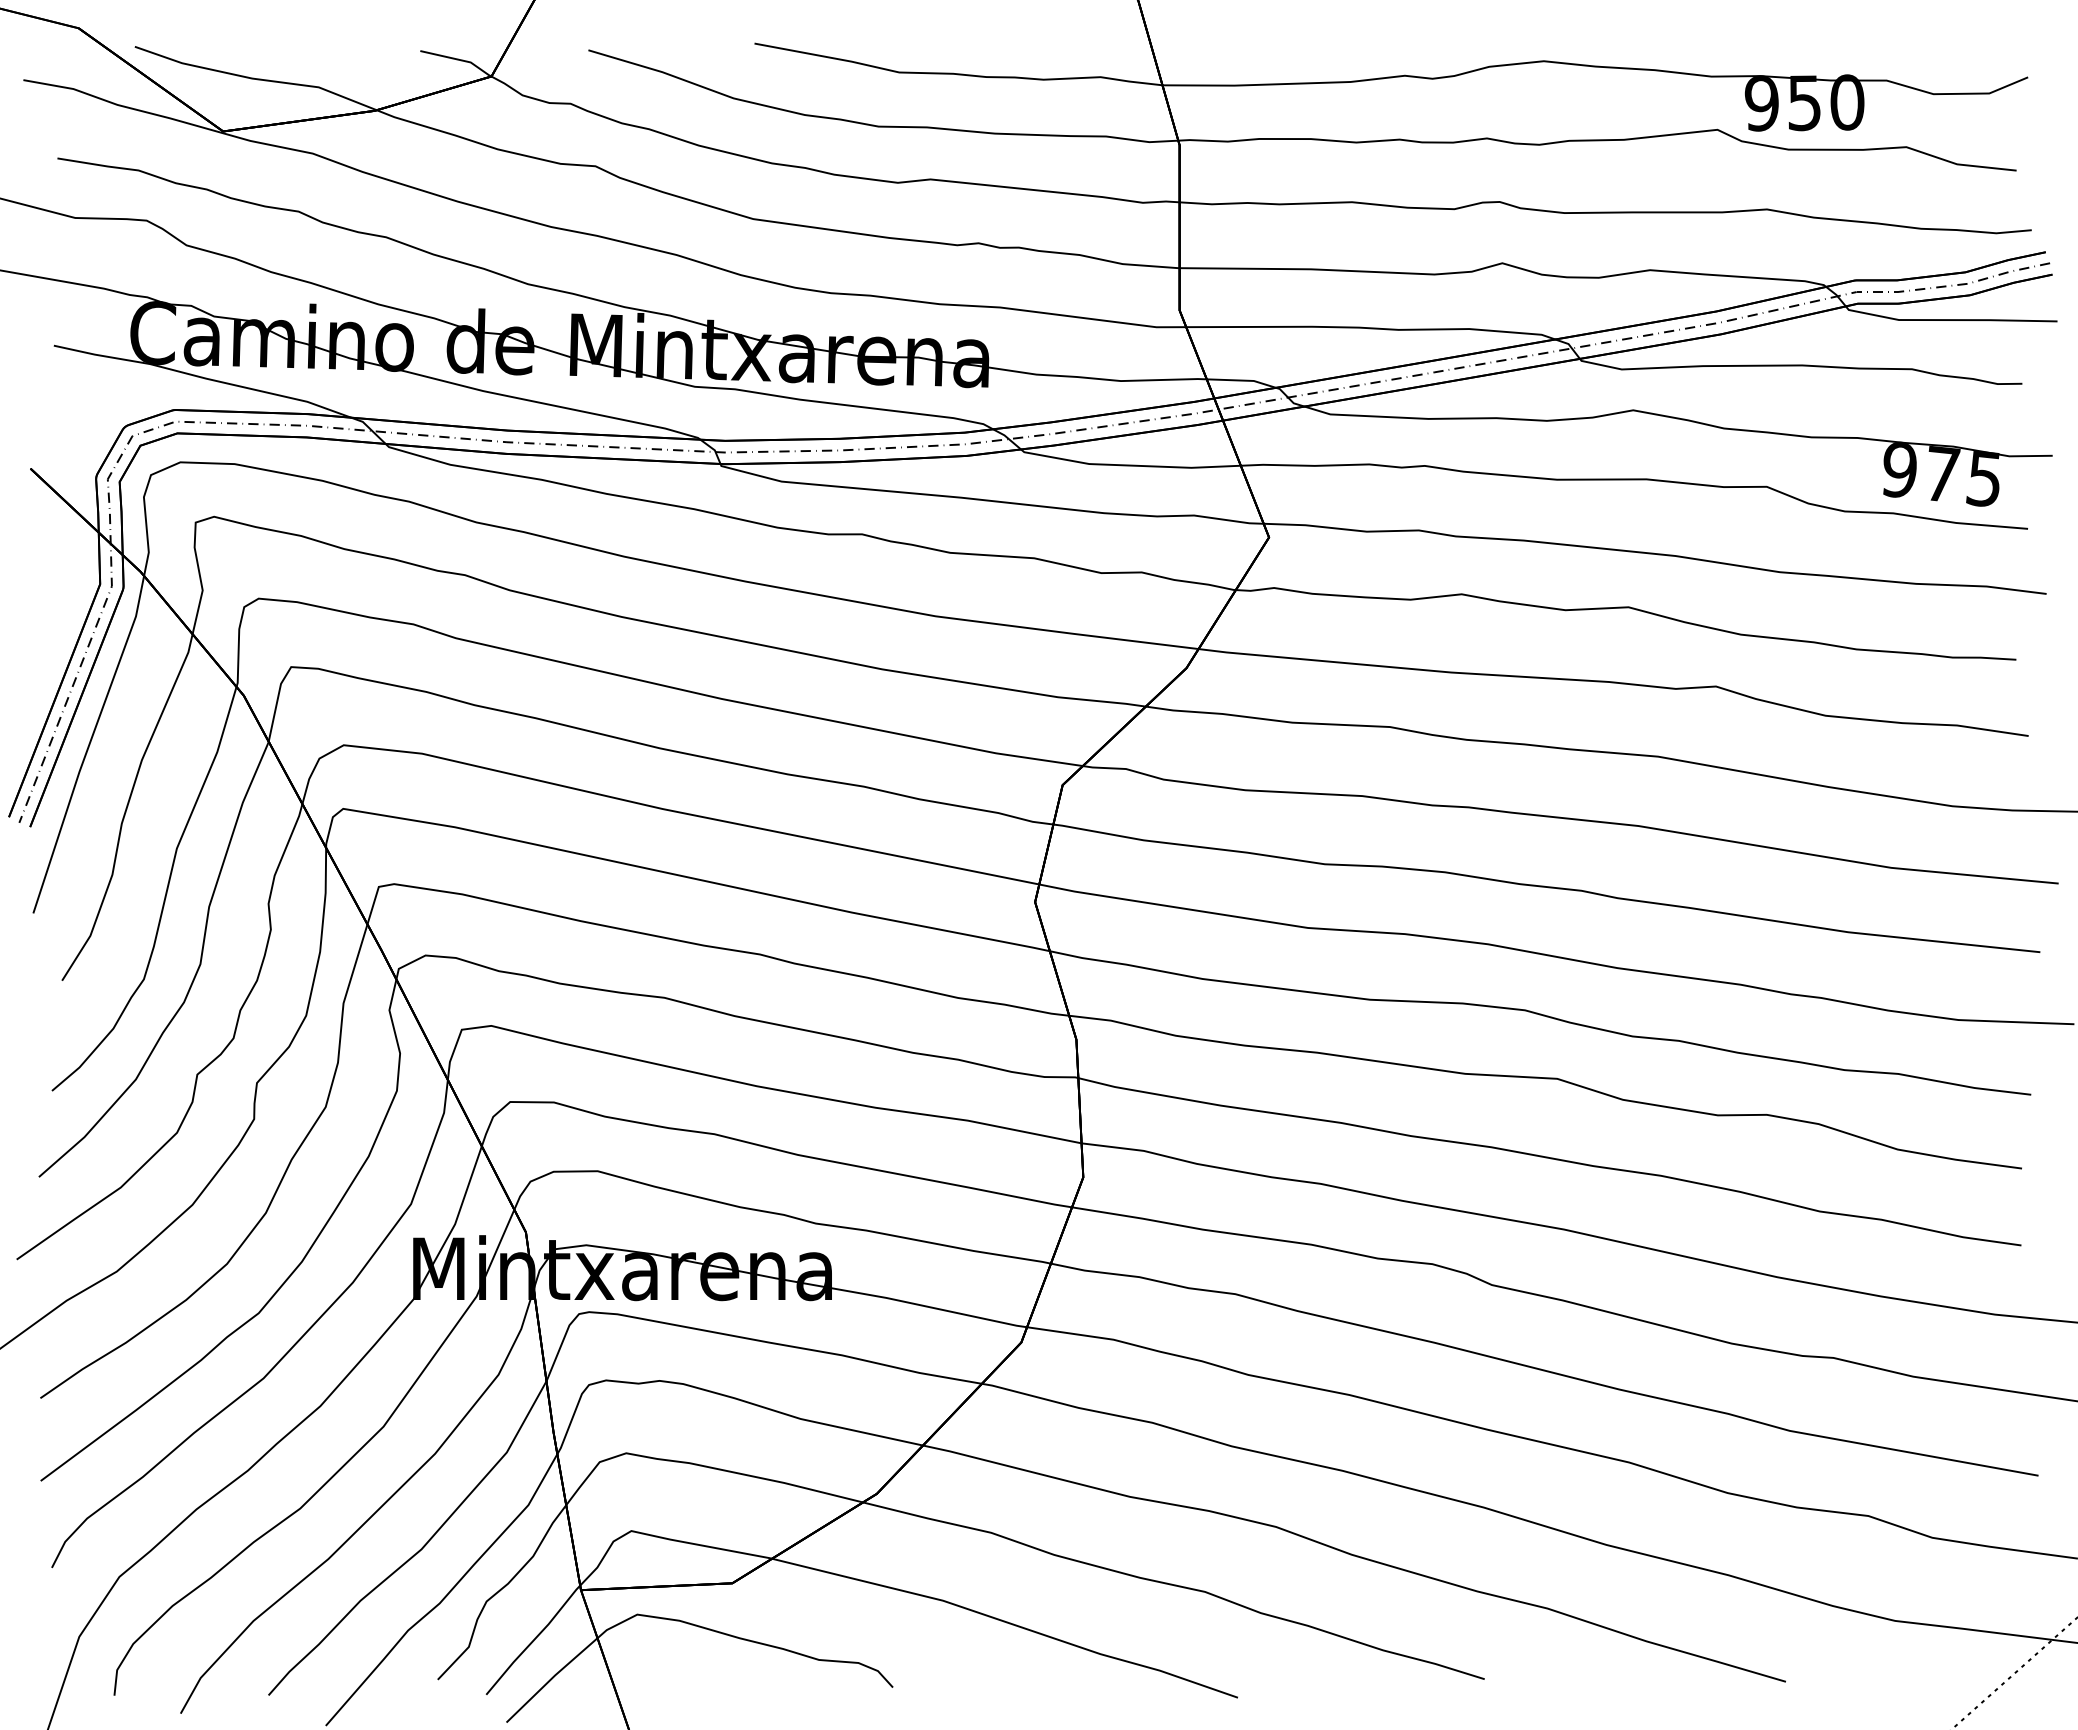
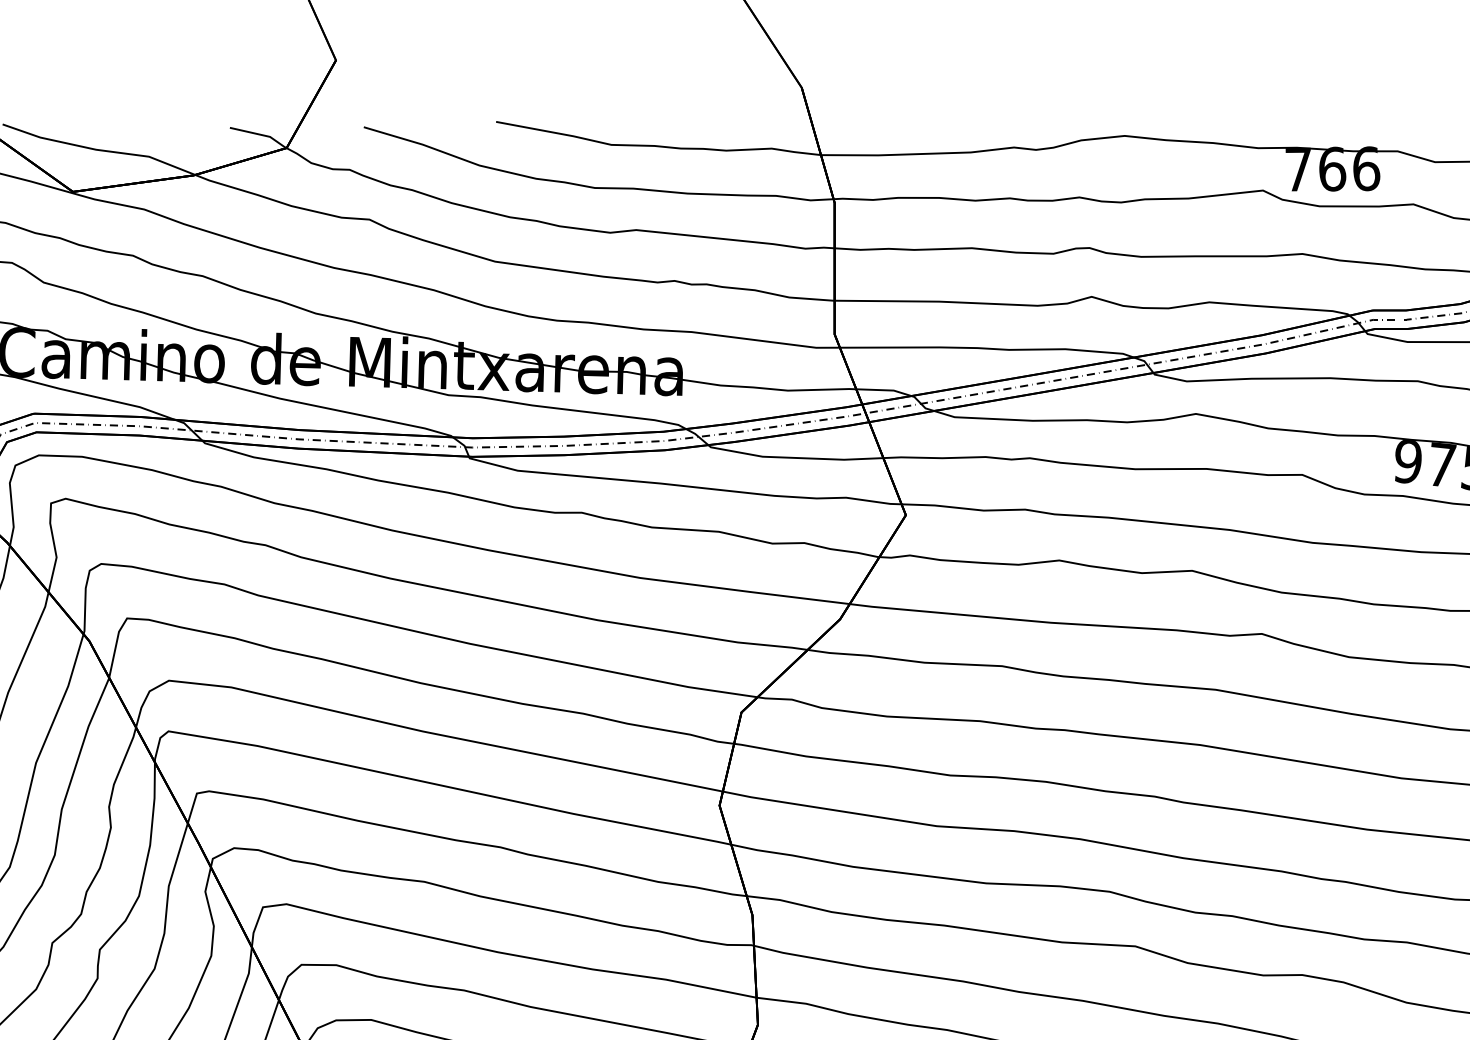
text: (1804, 102) -> (1332, 168), 950 -> 766

